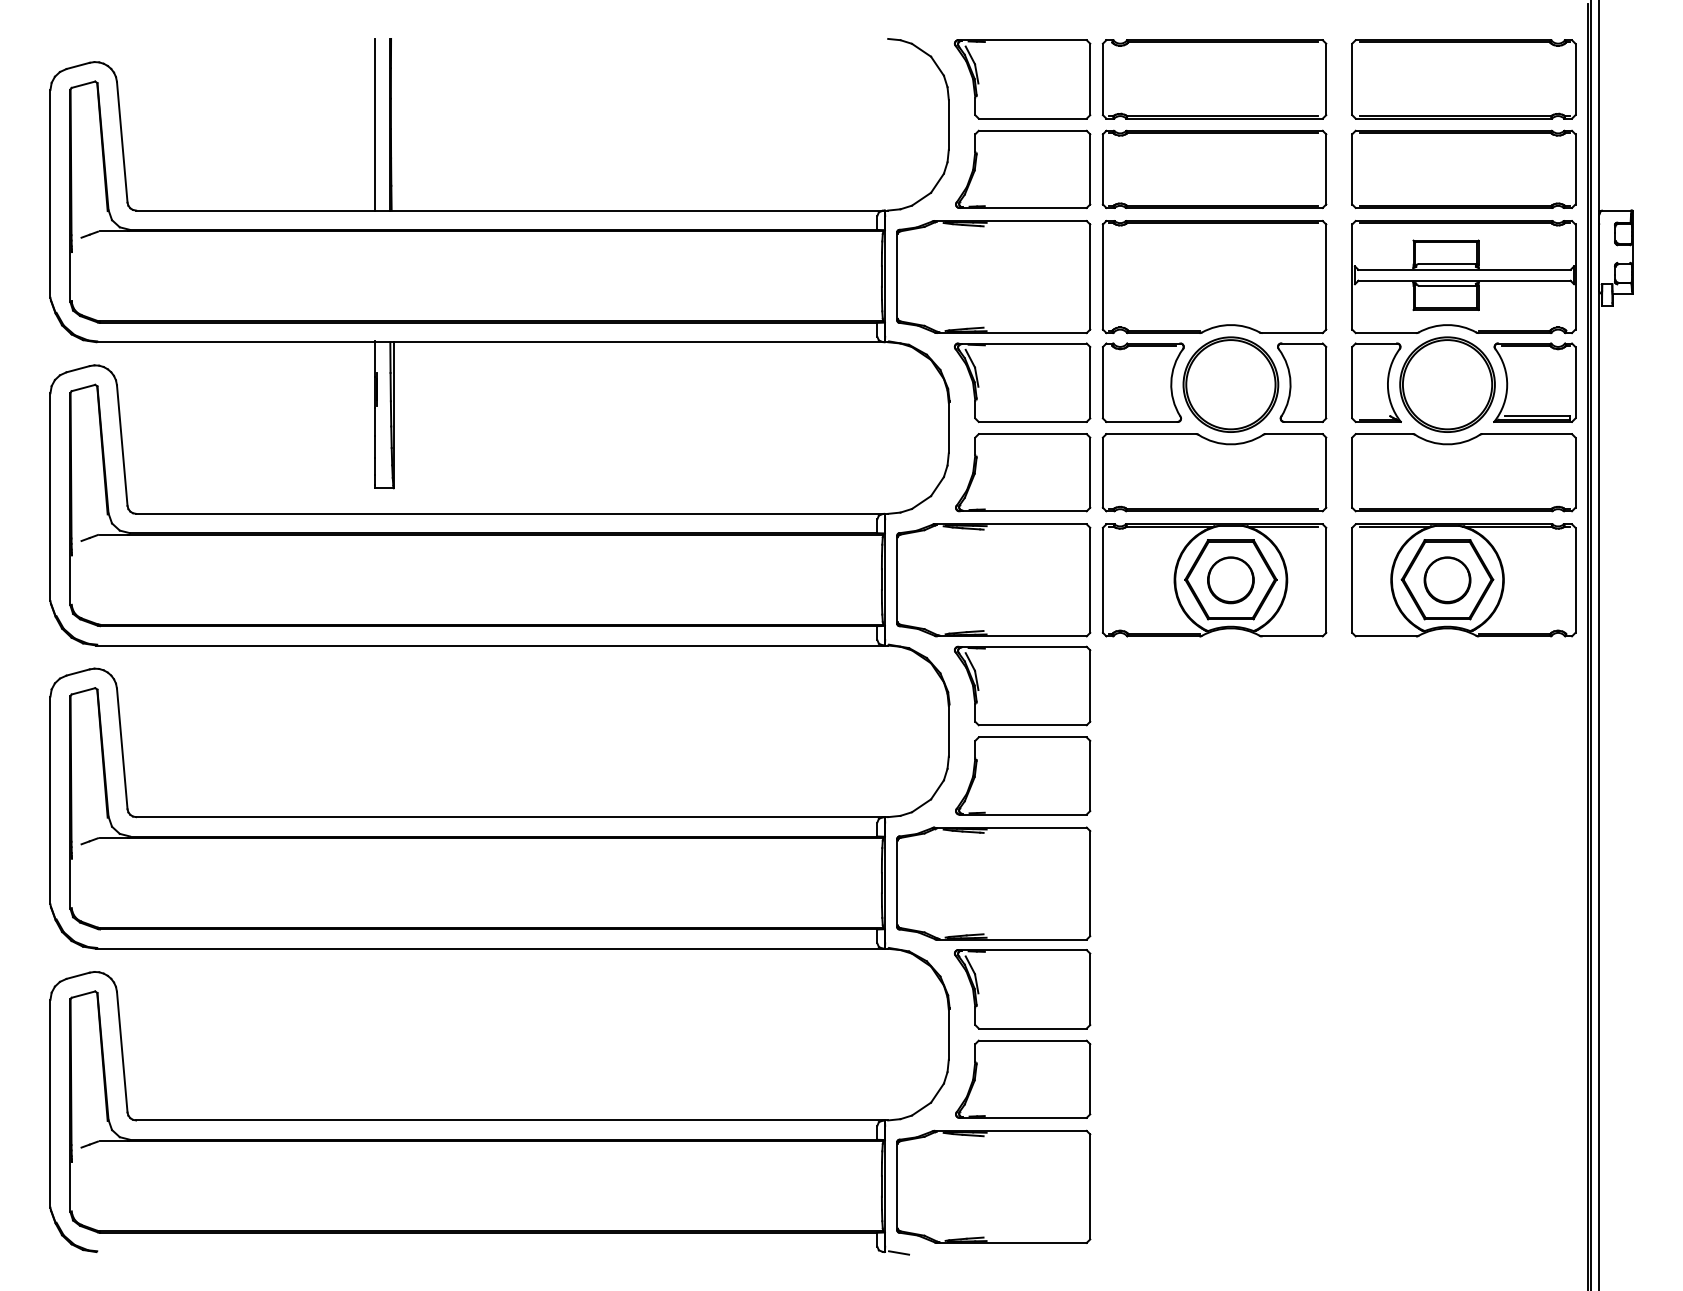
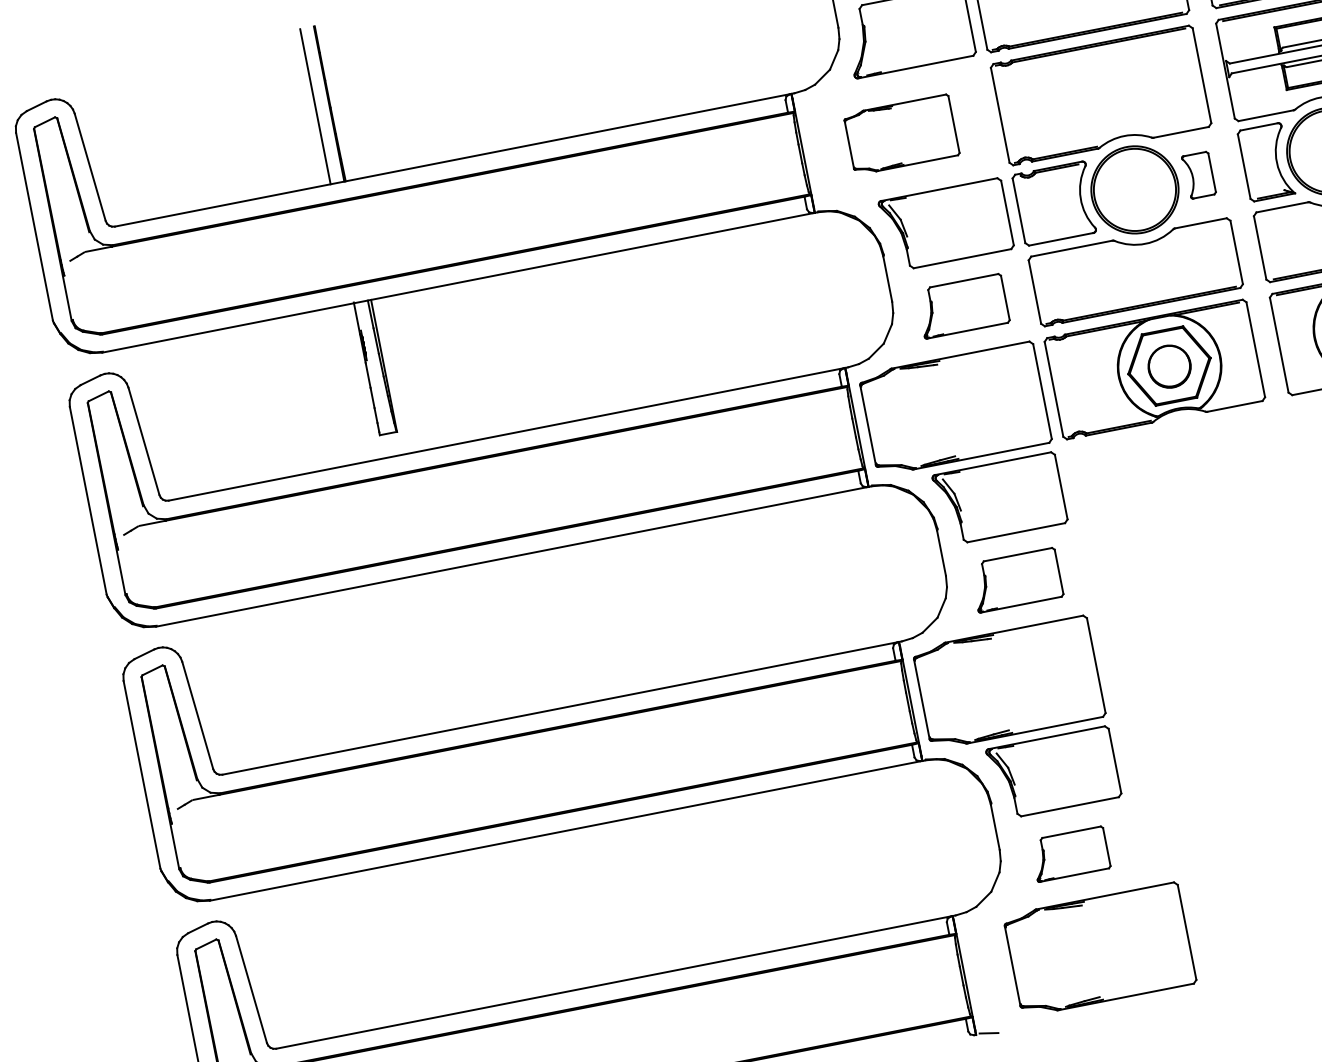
part: (993, 277) -> (901, 135), size x0.6
part: (1302, 382) -> (1199, 175), size x0.6
part: (1023, 472) -> (963, 306), size x0.7
part: (1023, 775) -> (1016, 579), size x0.7
part: (1023, 1078) -> (1070, 853), size x0.6
part: (993, 1186) -> (1099, 949), moved

